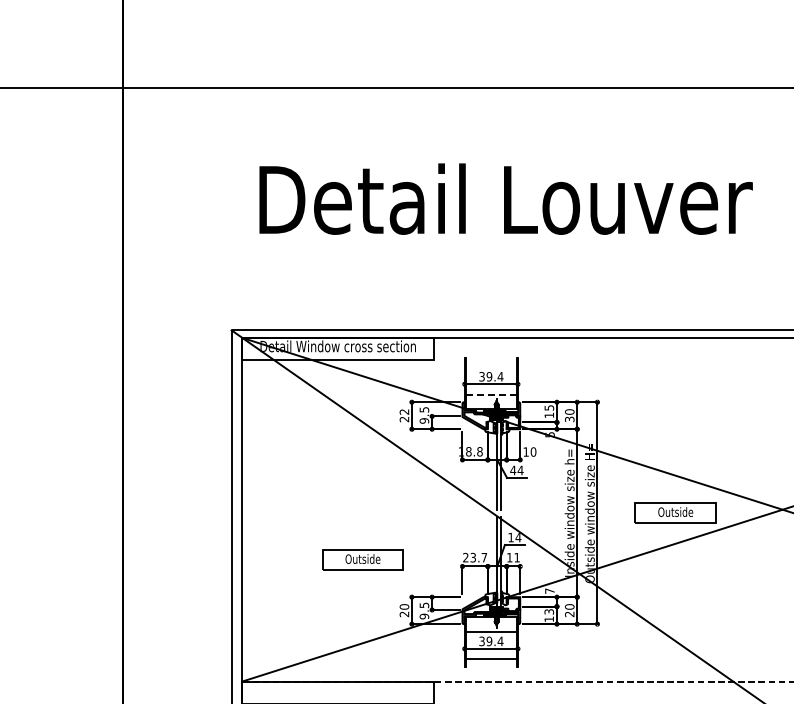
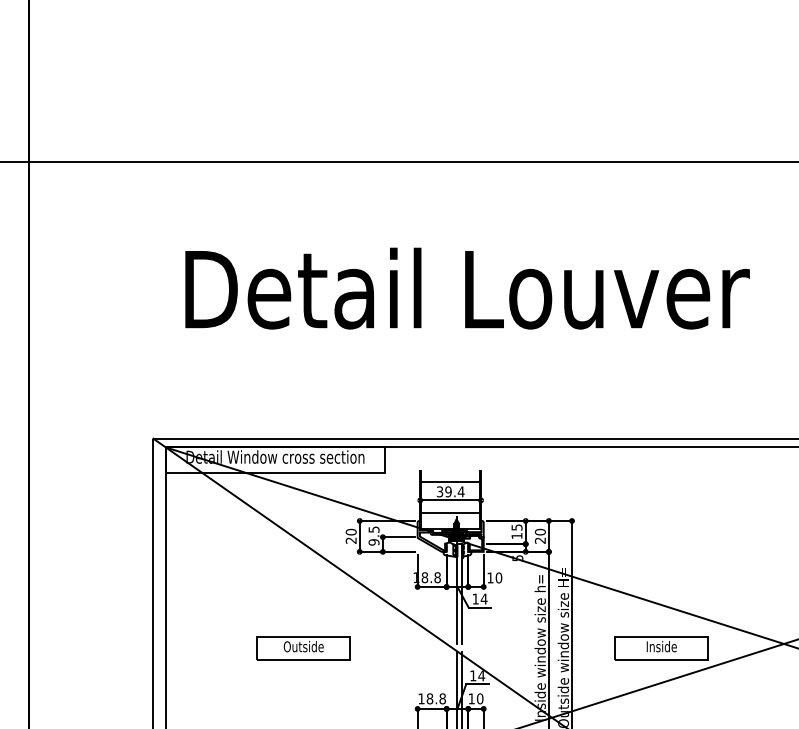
line: (491, 367) -> (450, 481), added
line: (491, 394) -> (450, 512), dashed -> solid
text: (404, 411) -> (351, 531), 22 -> 20
text: (569, 419) -> (540, 540), 30 -> 20
text: (513, 470) -> (476, 599), 44 -> 14
text: (675, 511) -> (661, 645), Outside -> Inside
text: (475, 557) -> (432, 698), 23.7 -> 18.8
text: (517, 557) -> (480, 698), 11 -> 10
part: (362, 559) -> (303, 647), moved

